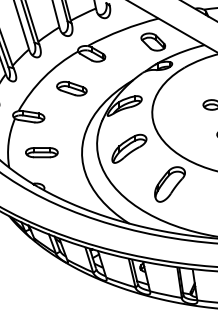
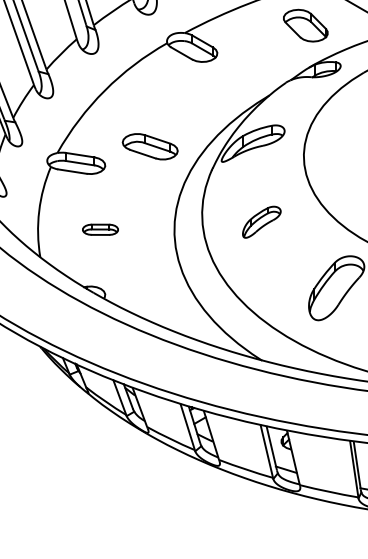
part: (71, 88) -> (149, 146), moved
part: (129, 148) -> (261, 221), size x0.6
part: (41, 152) -> (99, 229), size x0.6

